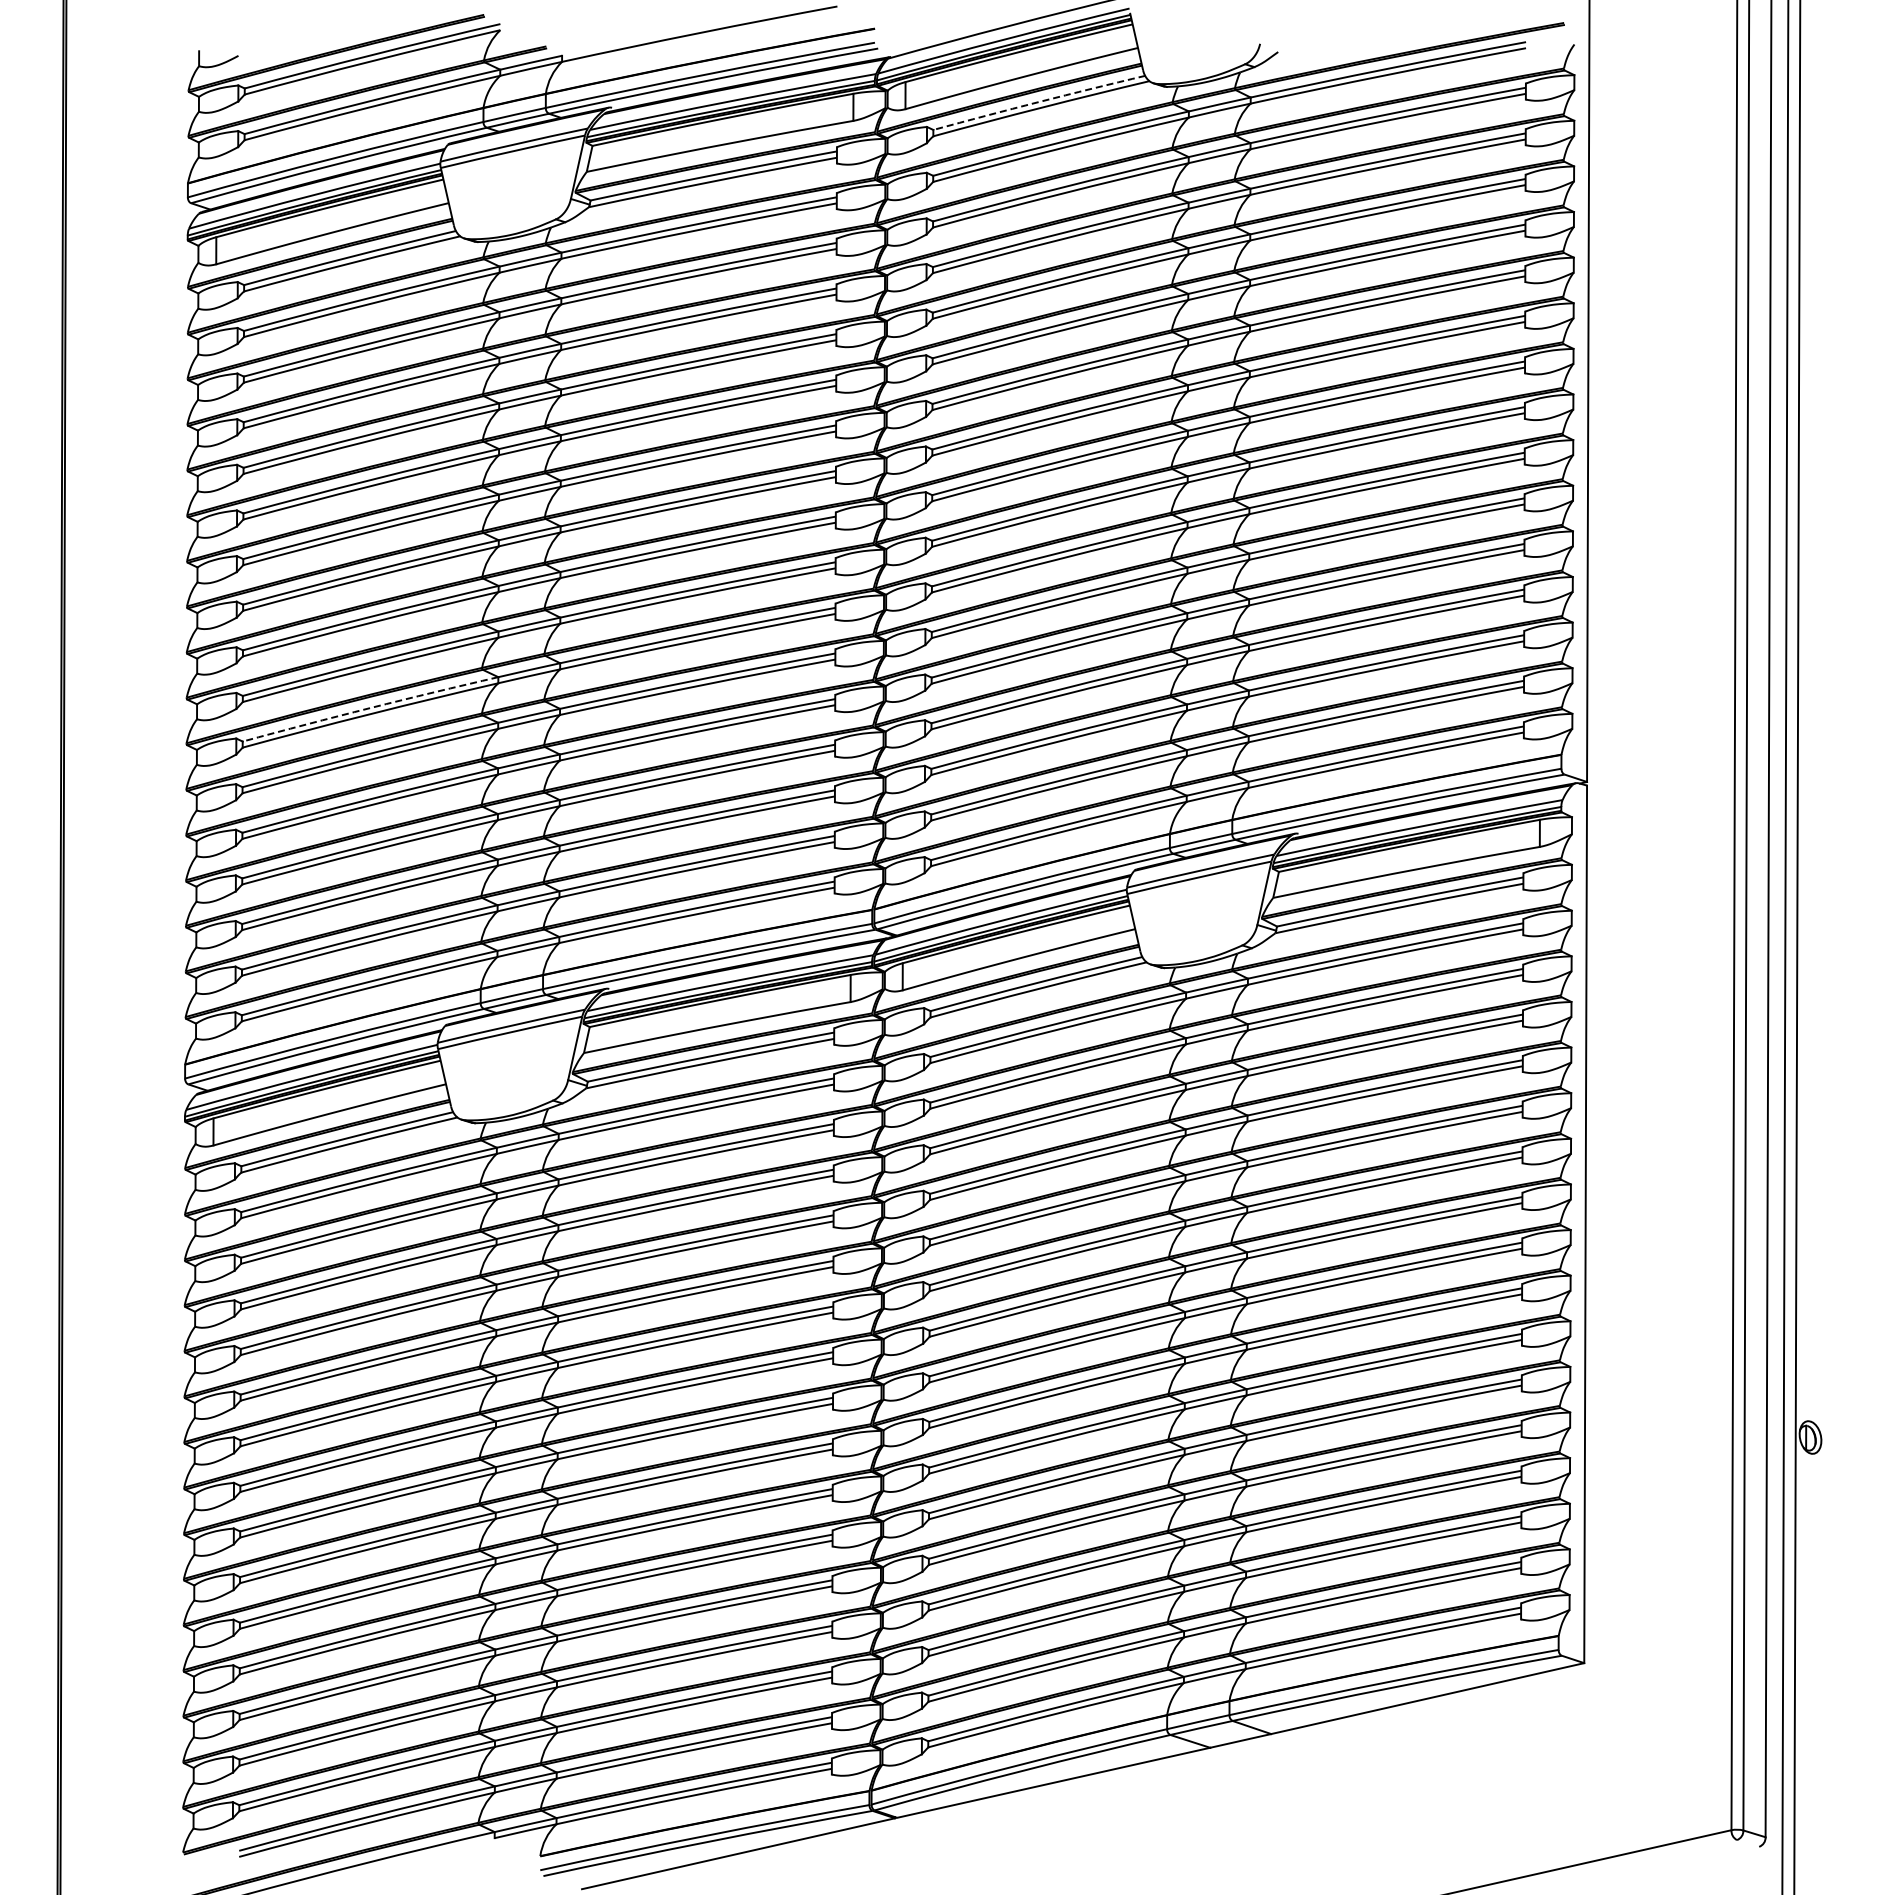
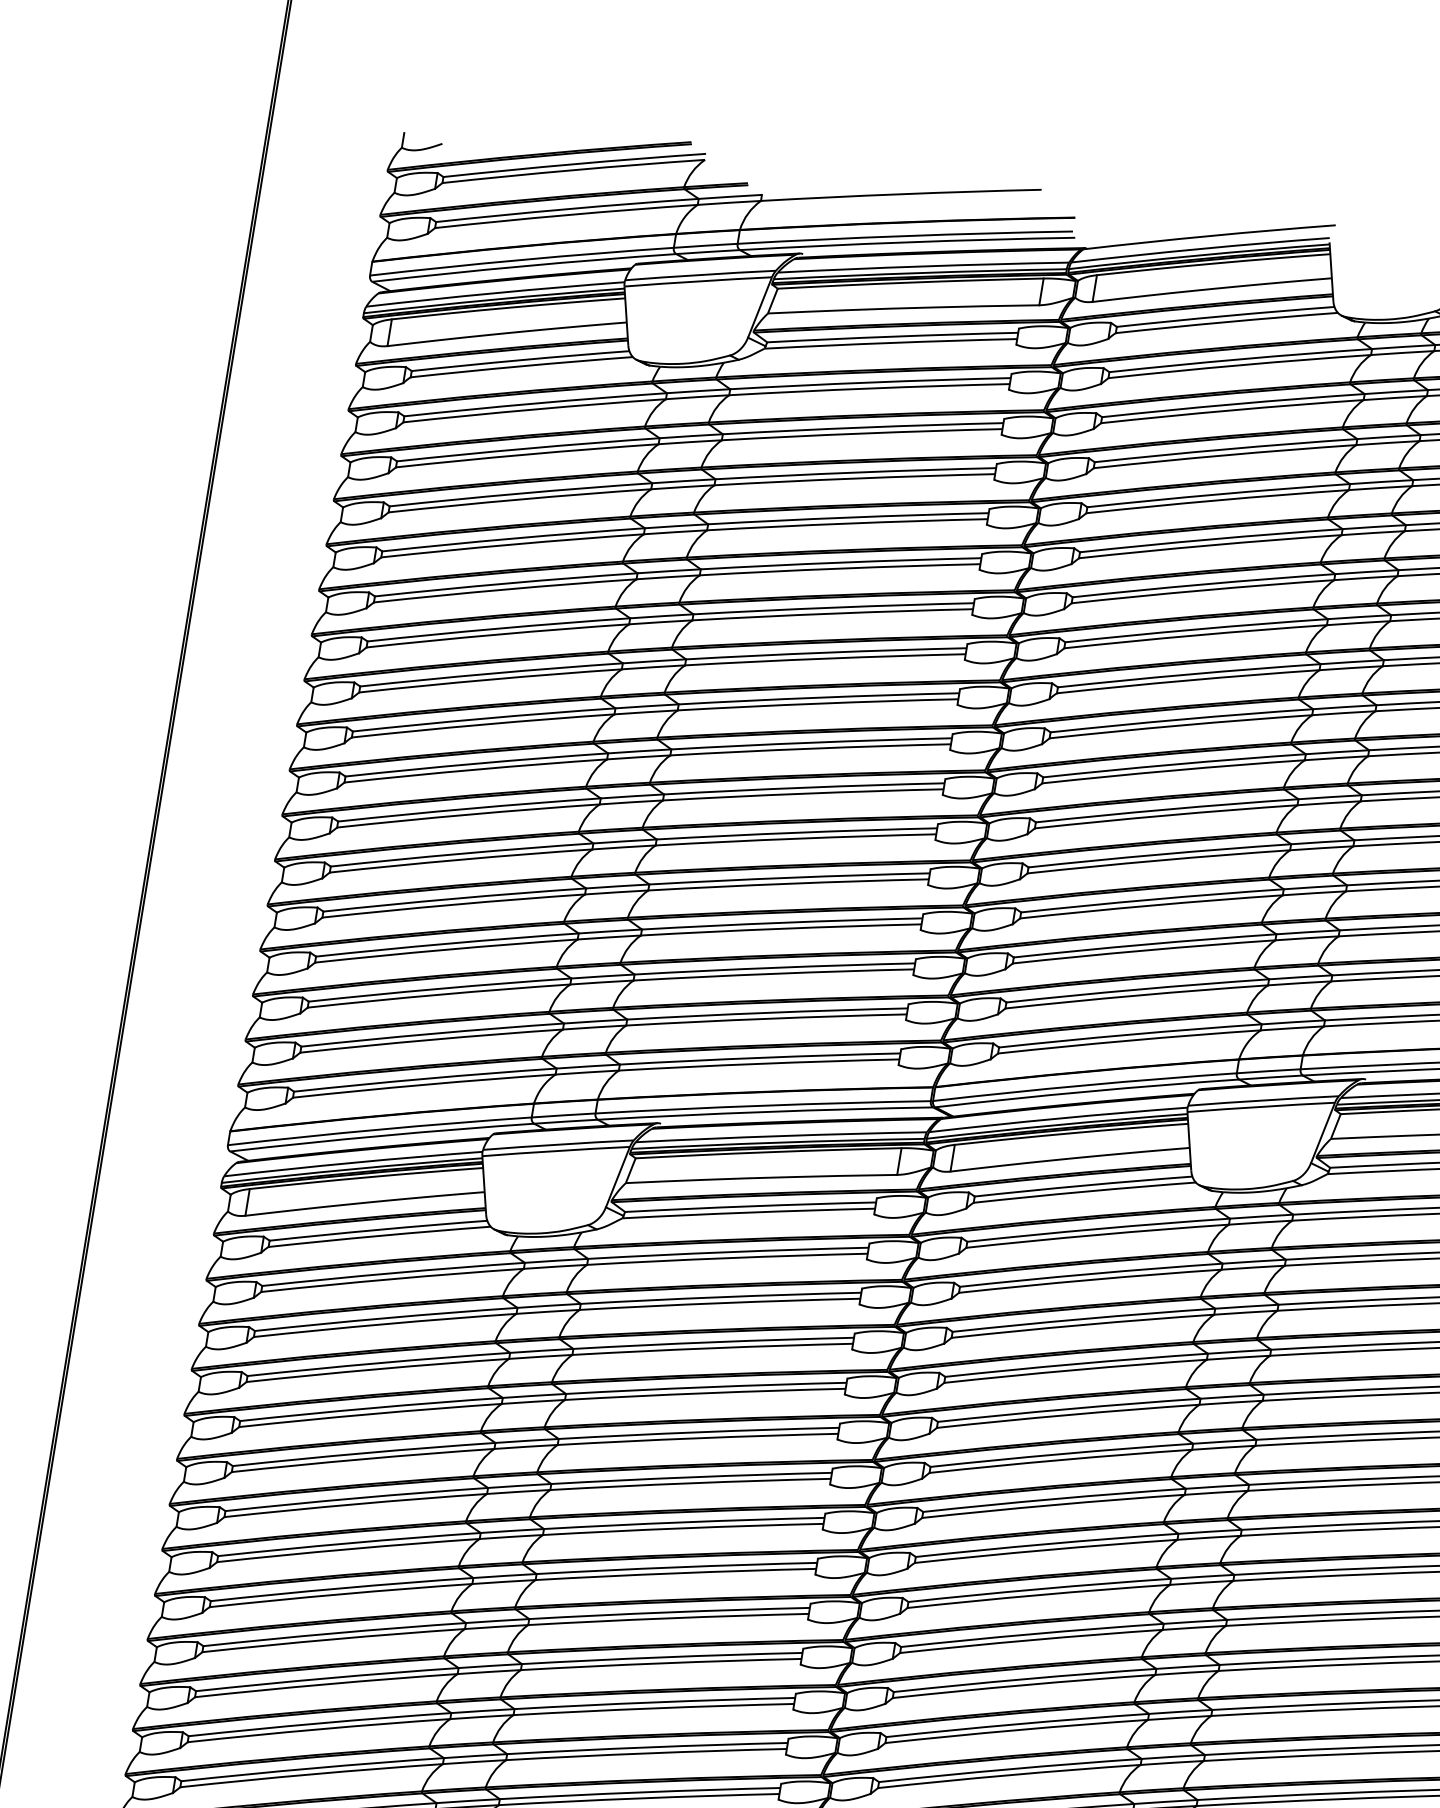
arc: (1039, 102) -> (1225, 316), dashed -> solid
arc: (370, 708) -> (469, 809), dashed -> solid

